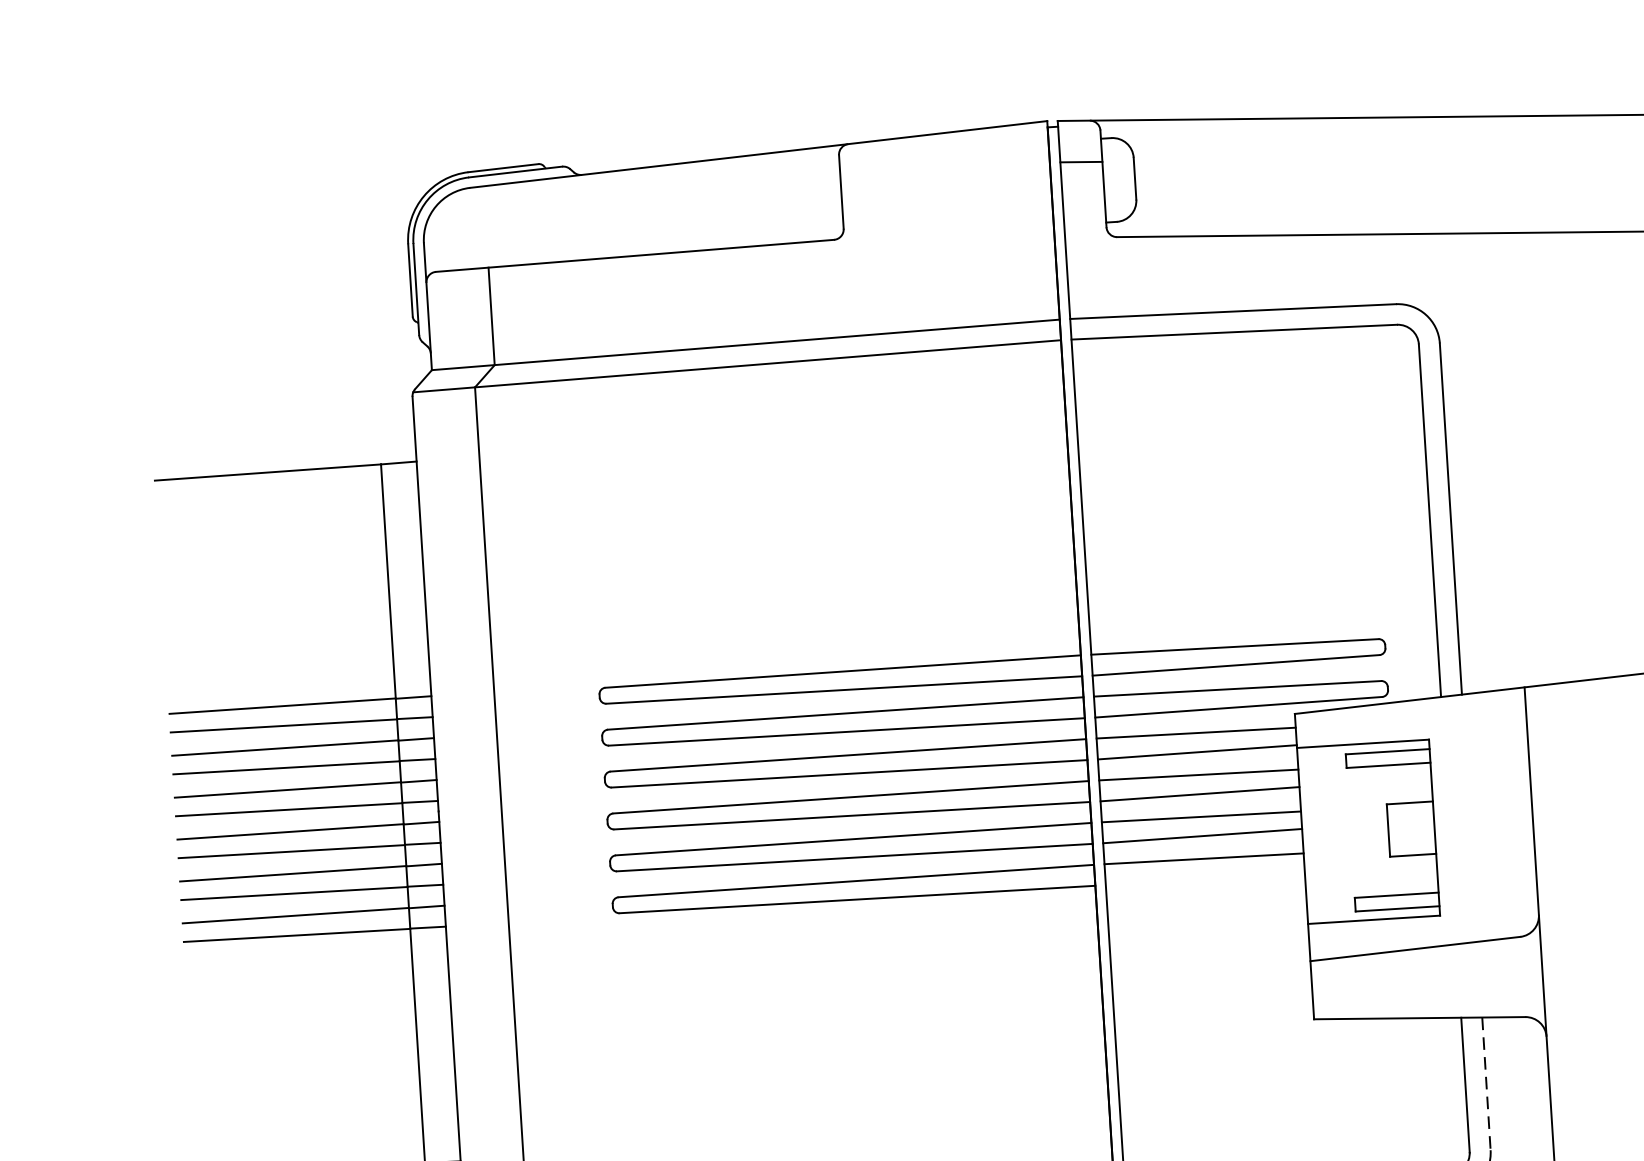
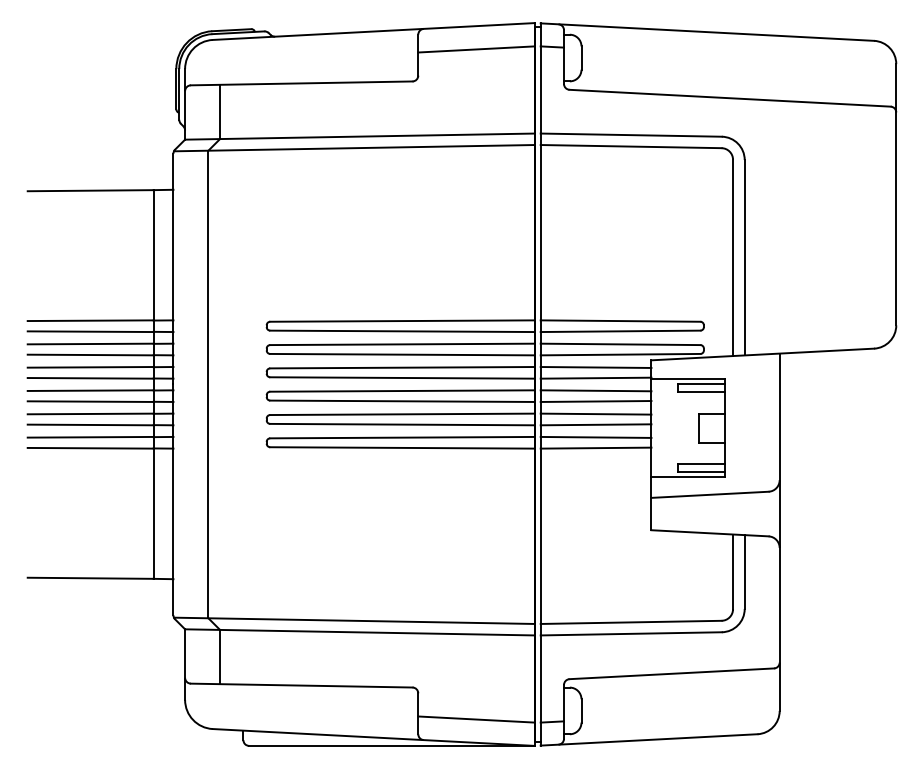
line: (945, 175) -> (476, 49), added
line: (1204, 876) -> (595, 447), added
line: (1486, 1084) -> (744, 572), dashed -> solid

